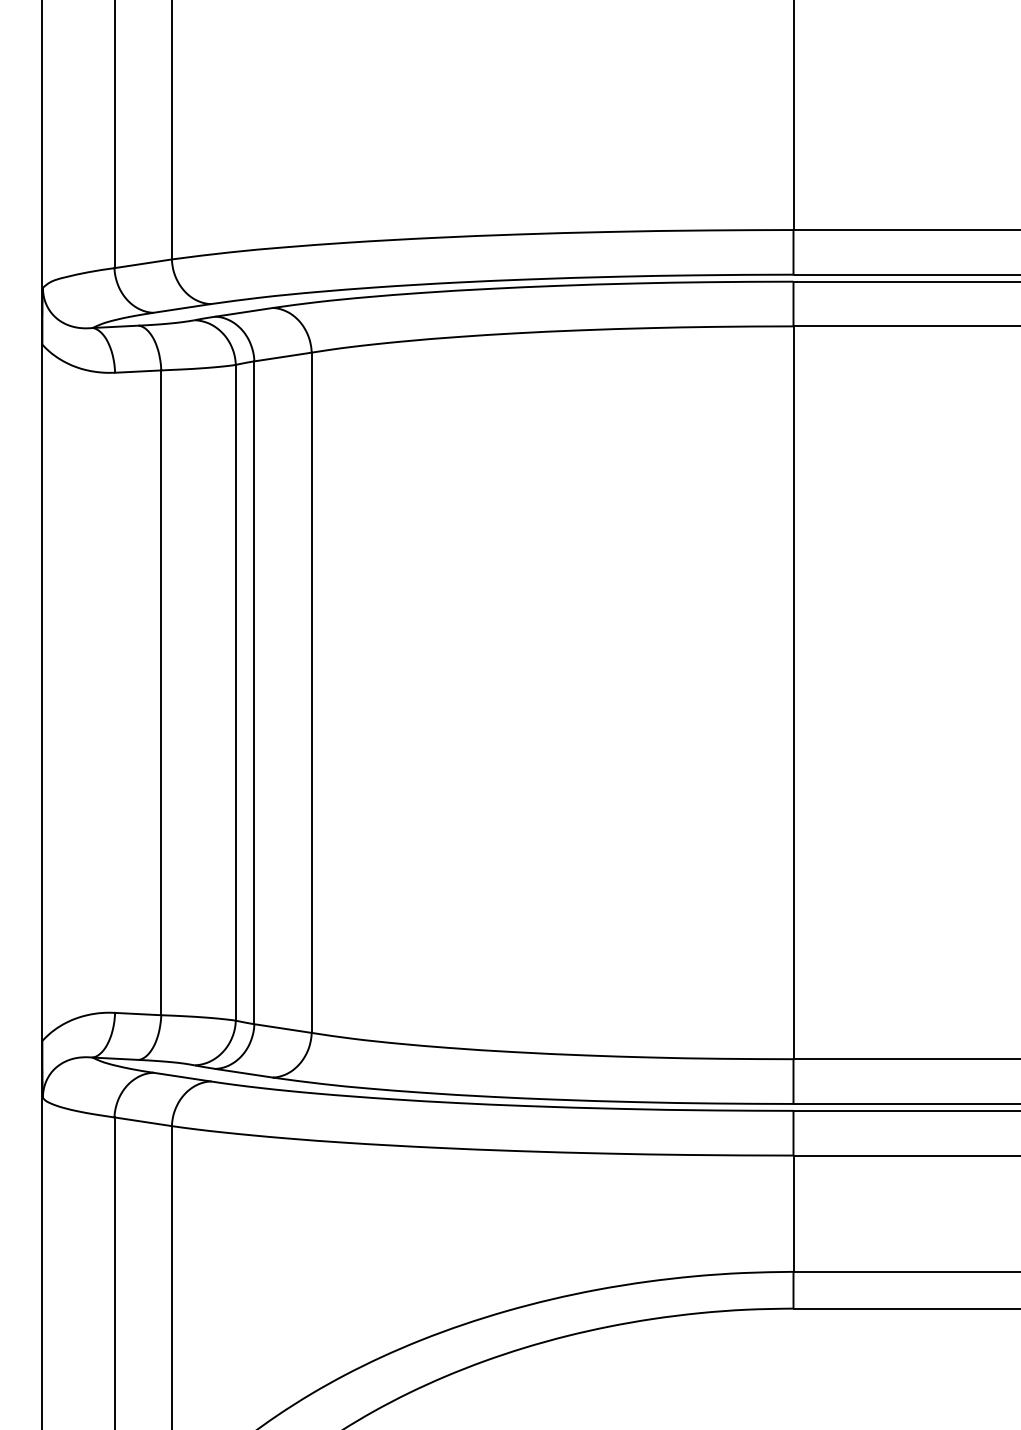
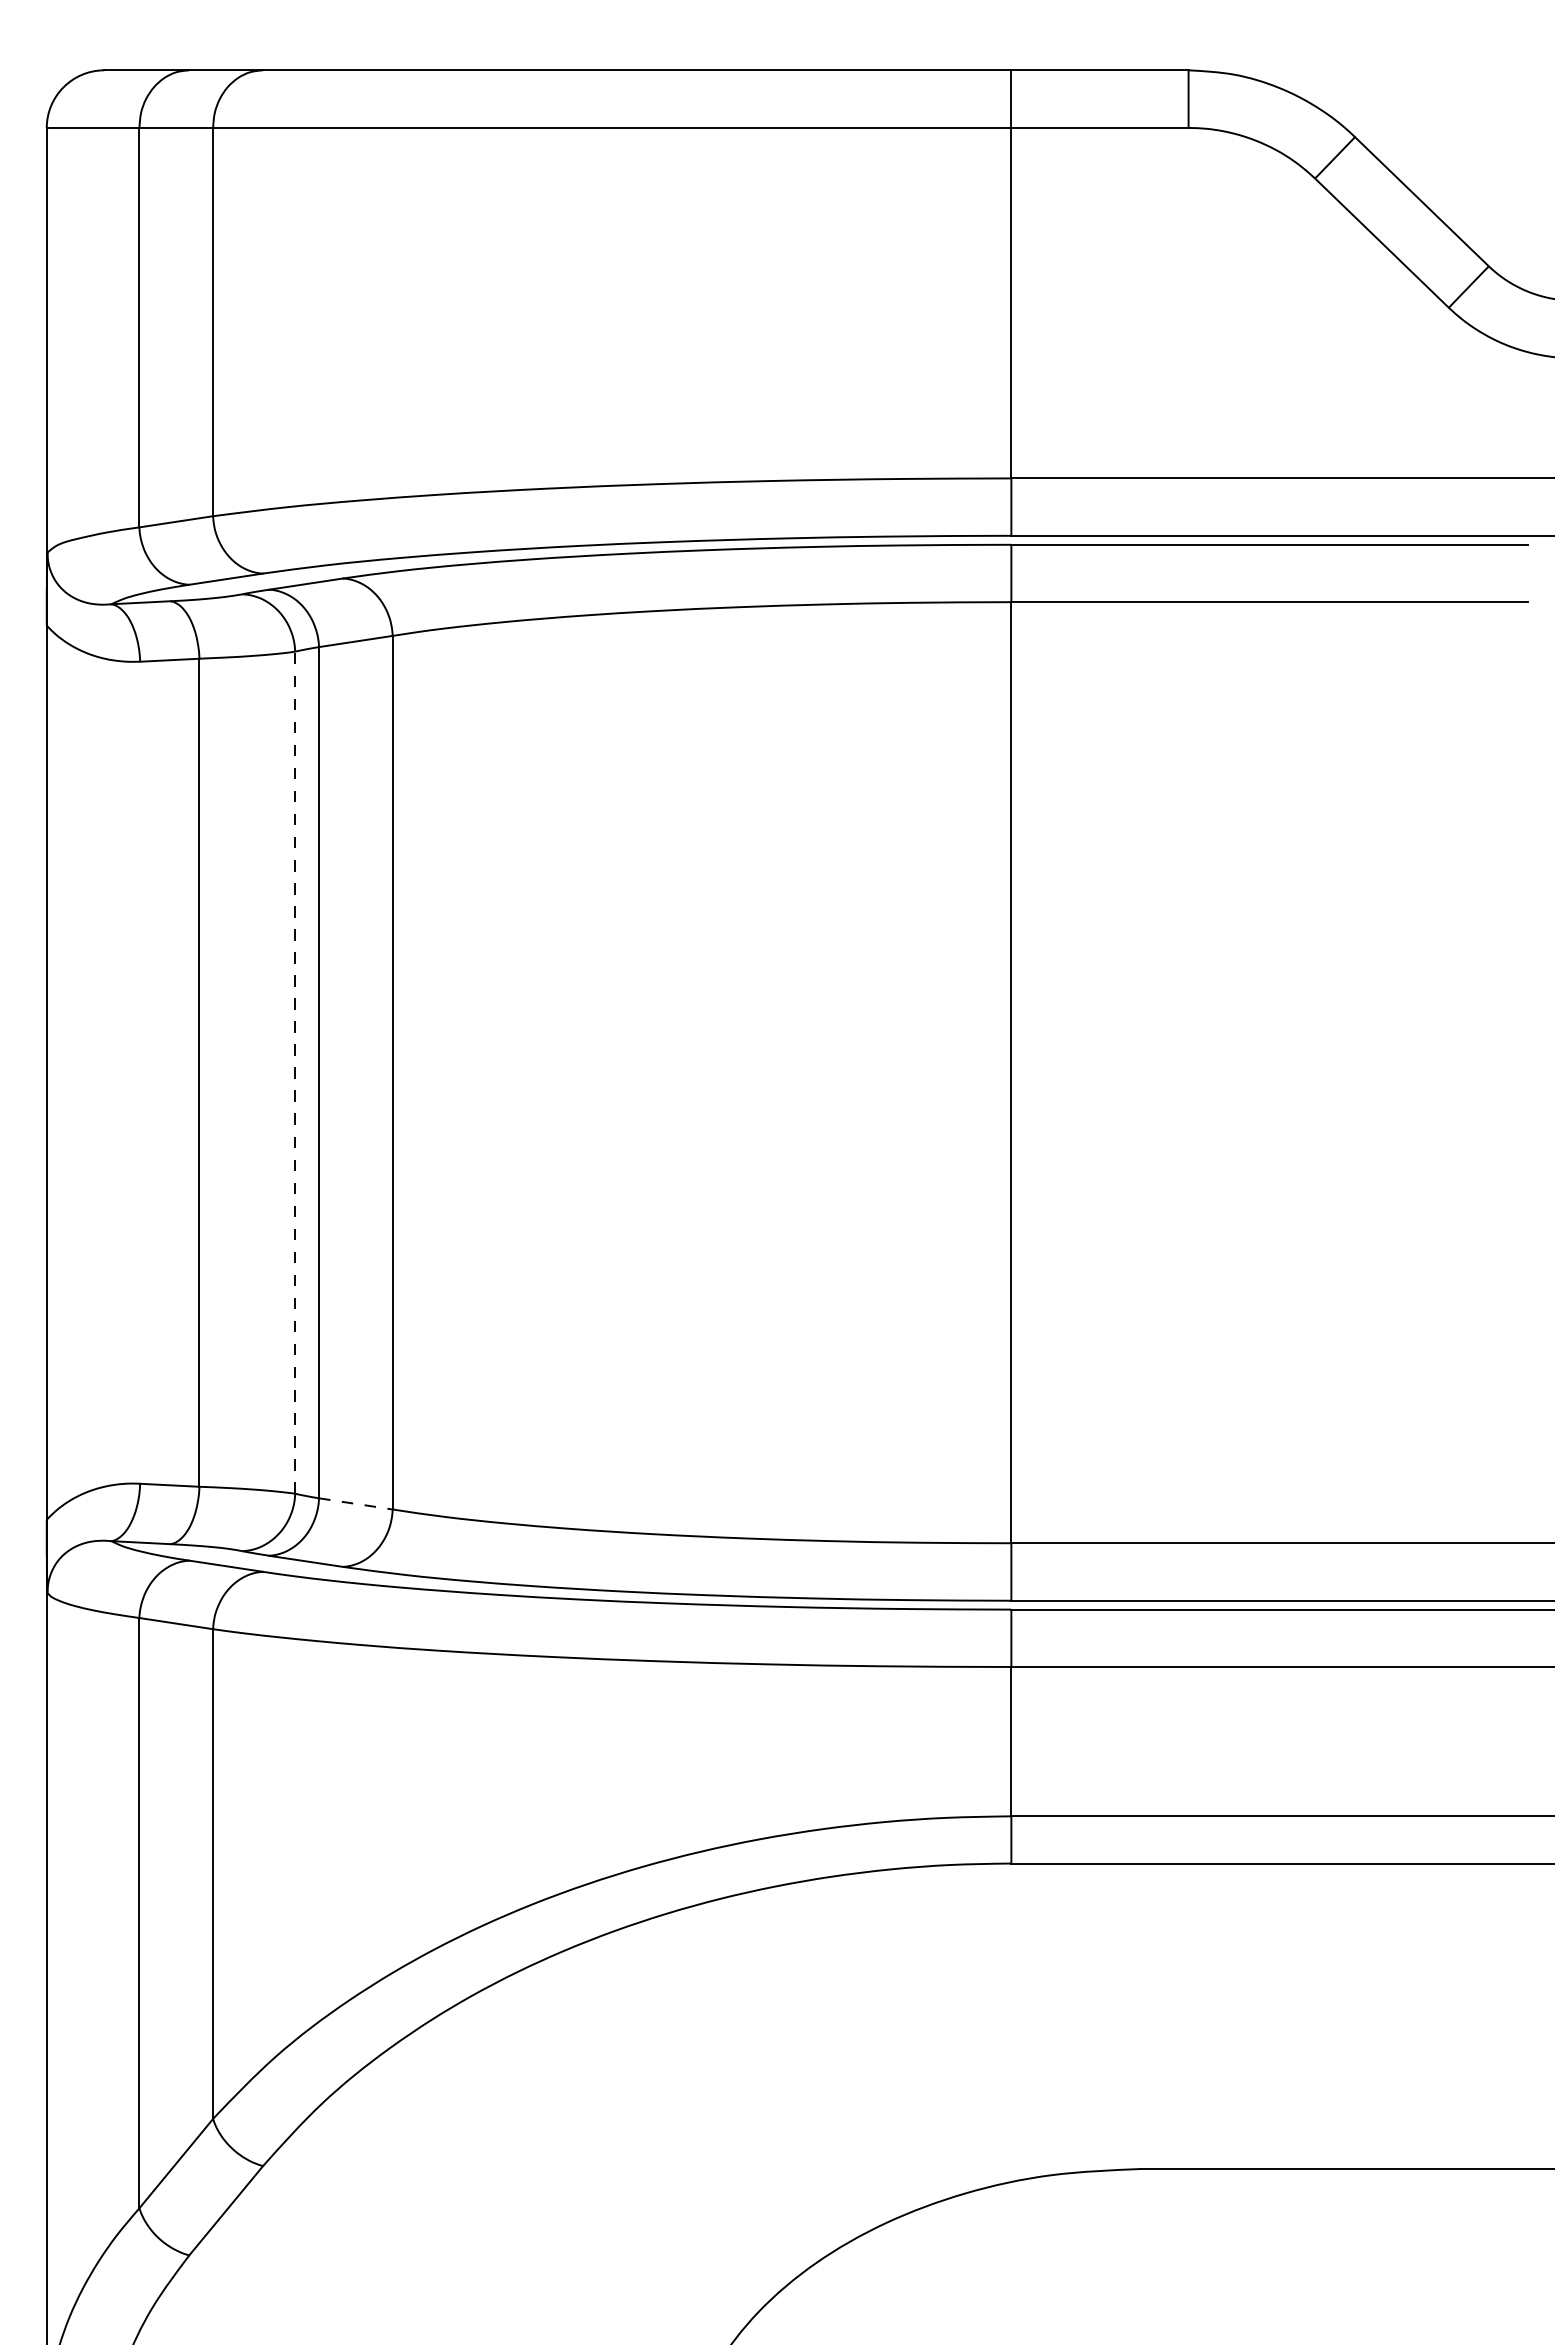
line: (236, 692) -> (295, 1072), solid -> dashed
line: (283, 1028) -> (356, 1503), solid -> dashed

